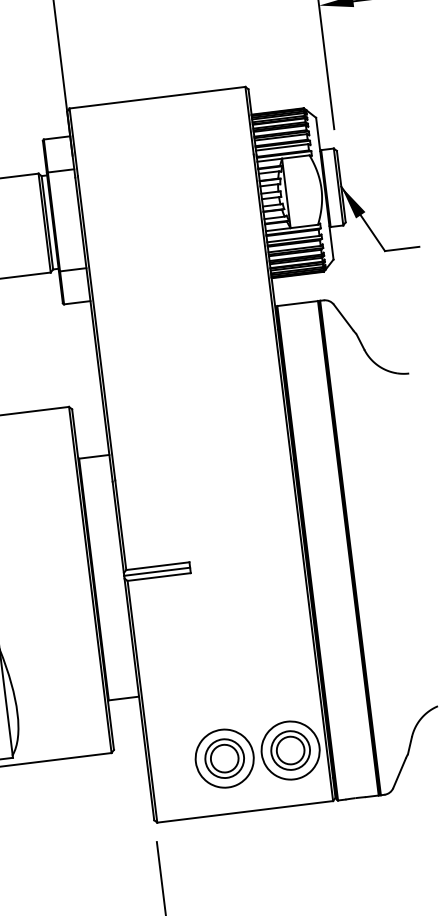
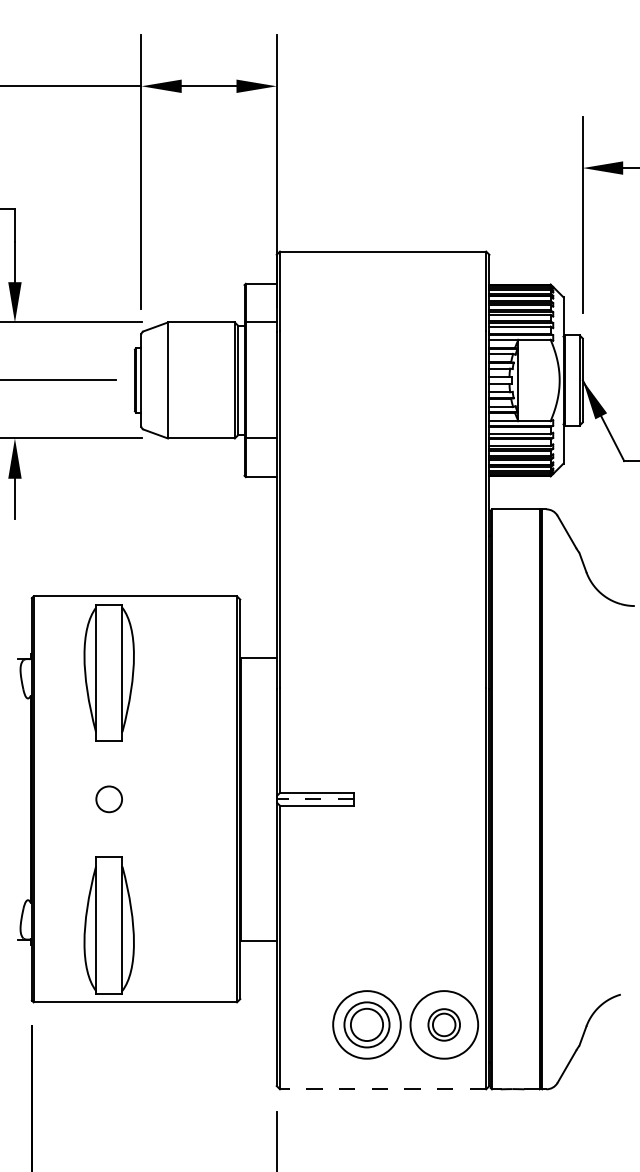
line: (157, 571) -> (315, 799), solid -> dashed
part: (289, 750) -> (443, 1024), size x0.7
line: (244, 812) -> (382, 1089), solid -> dashed

